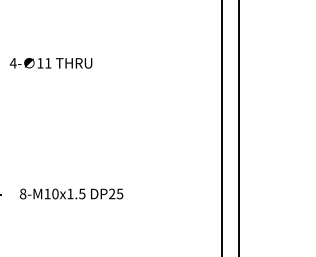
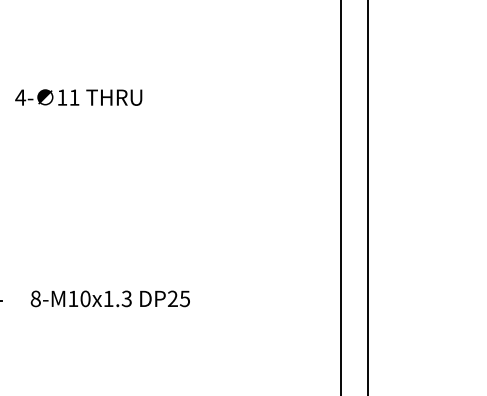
text: (82, 193) -> (127, 298), 8-M10x1.5 -> 8-M10x1.3

